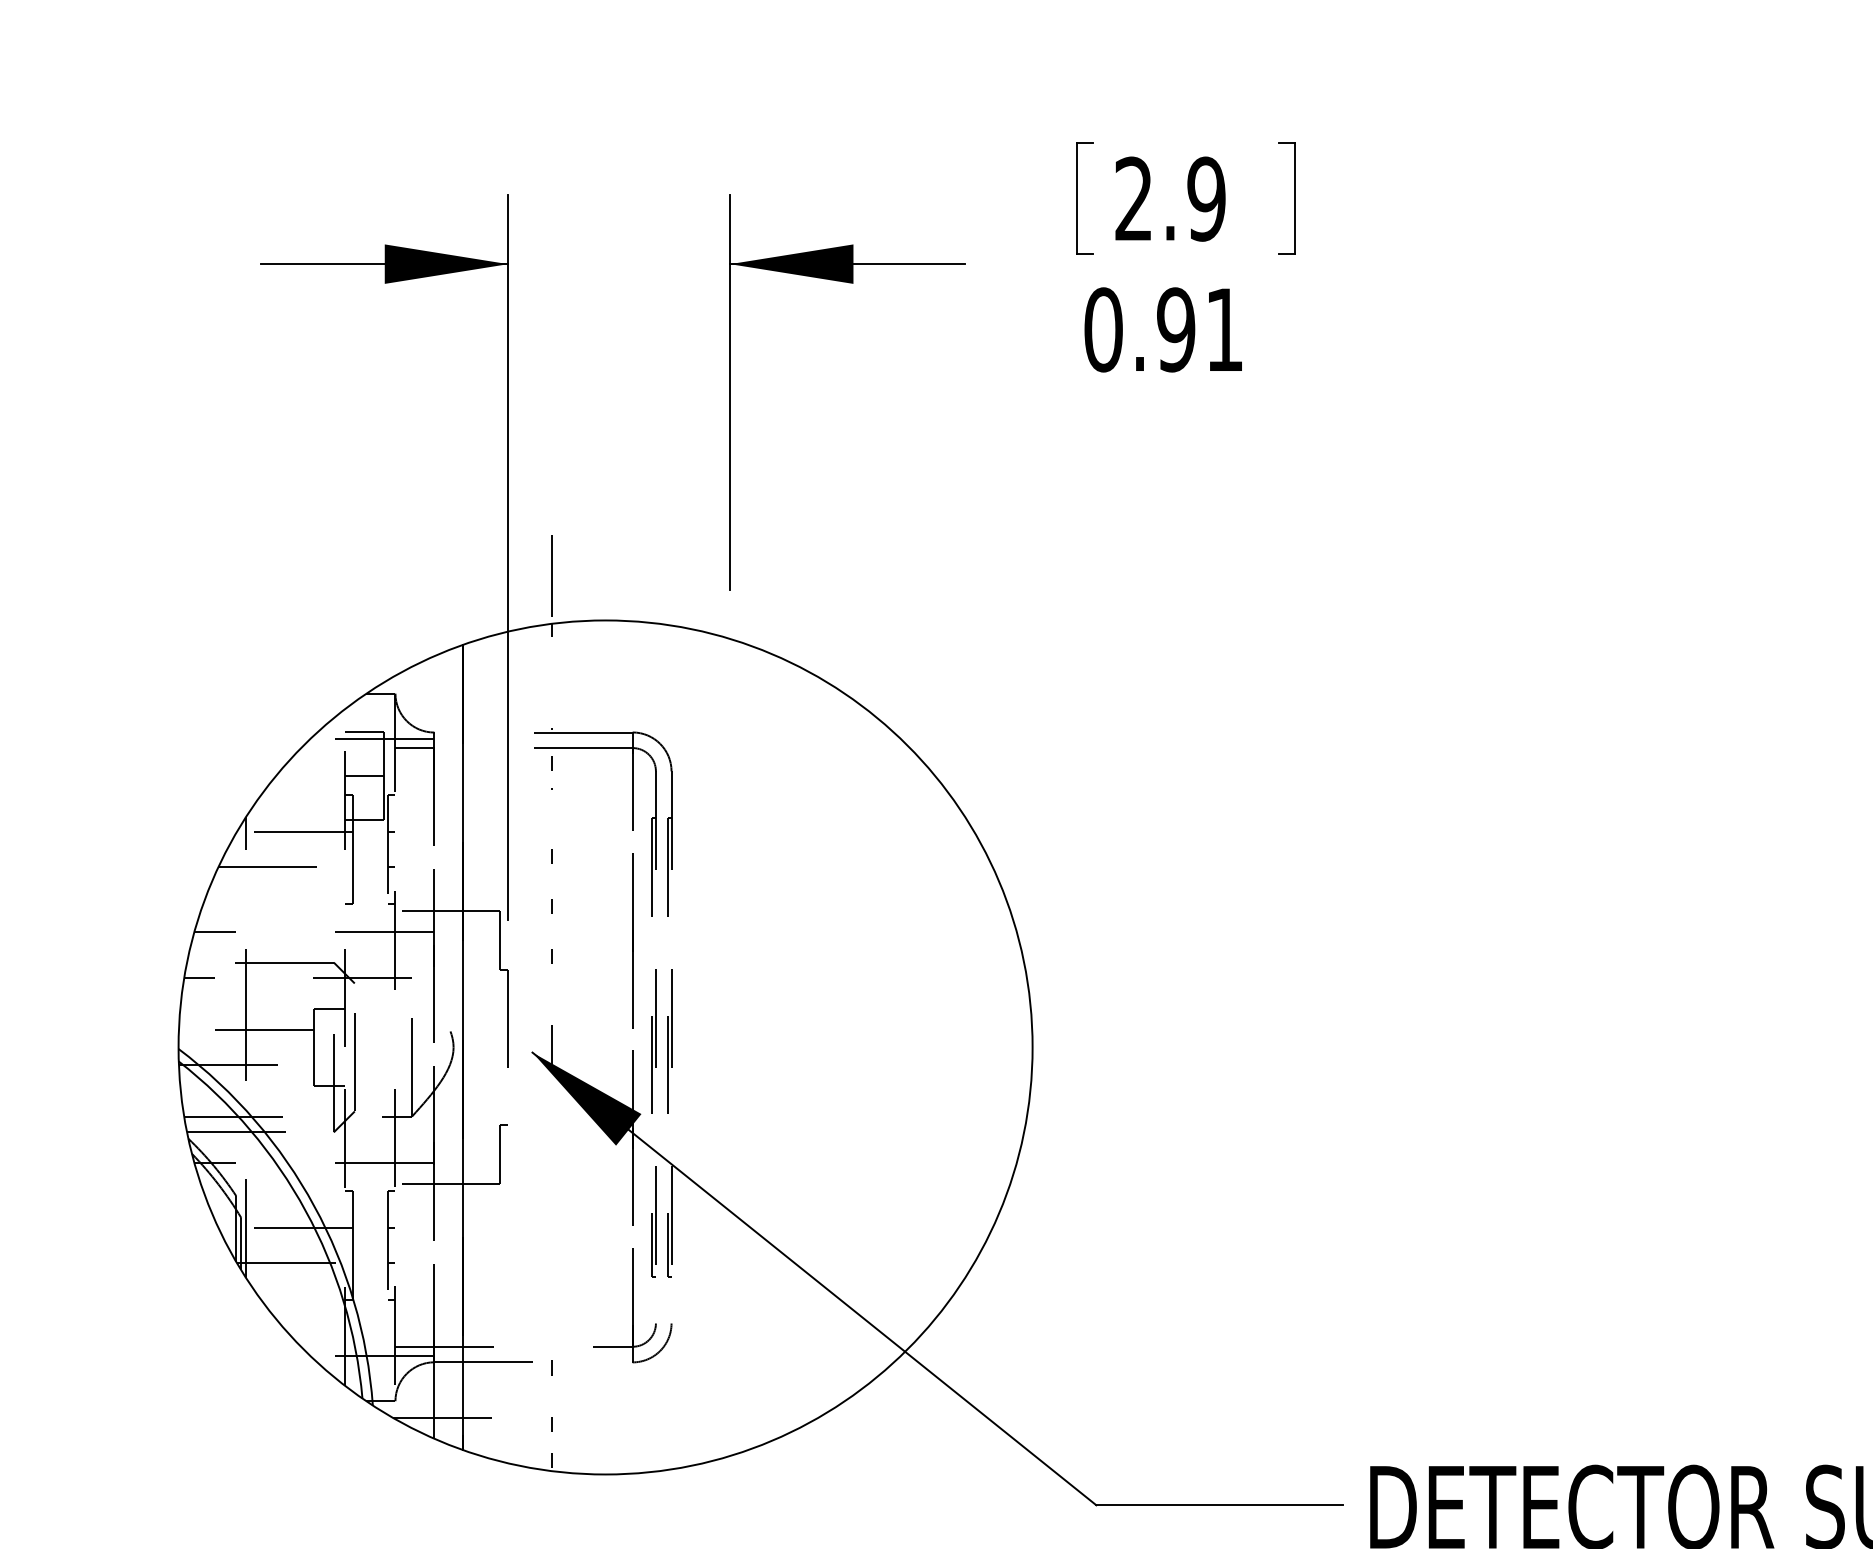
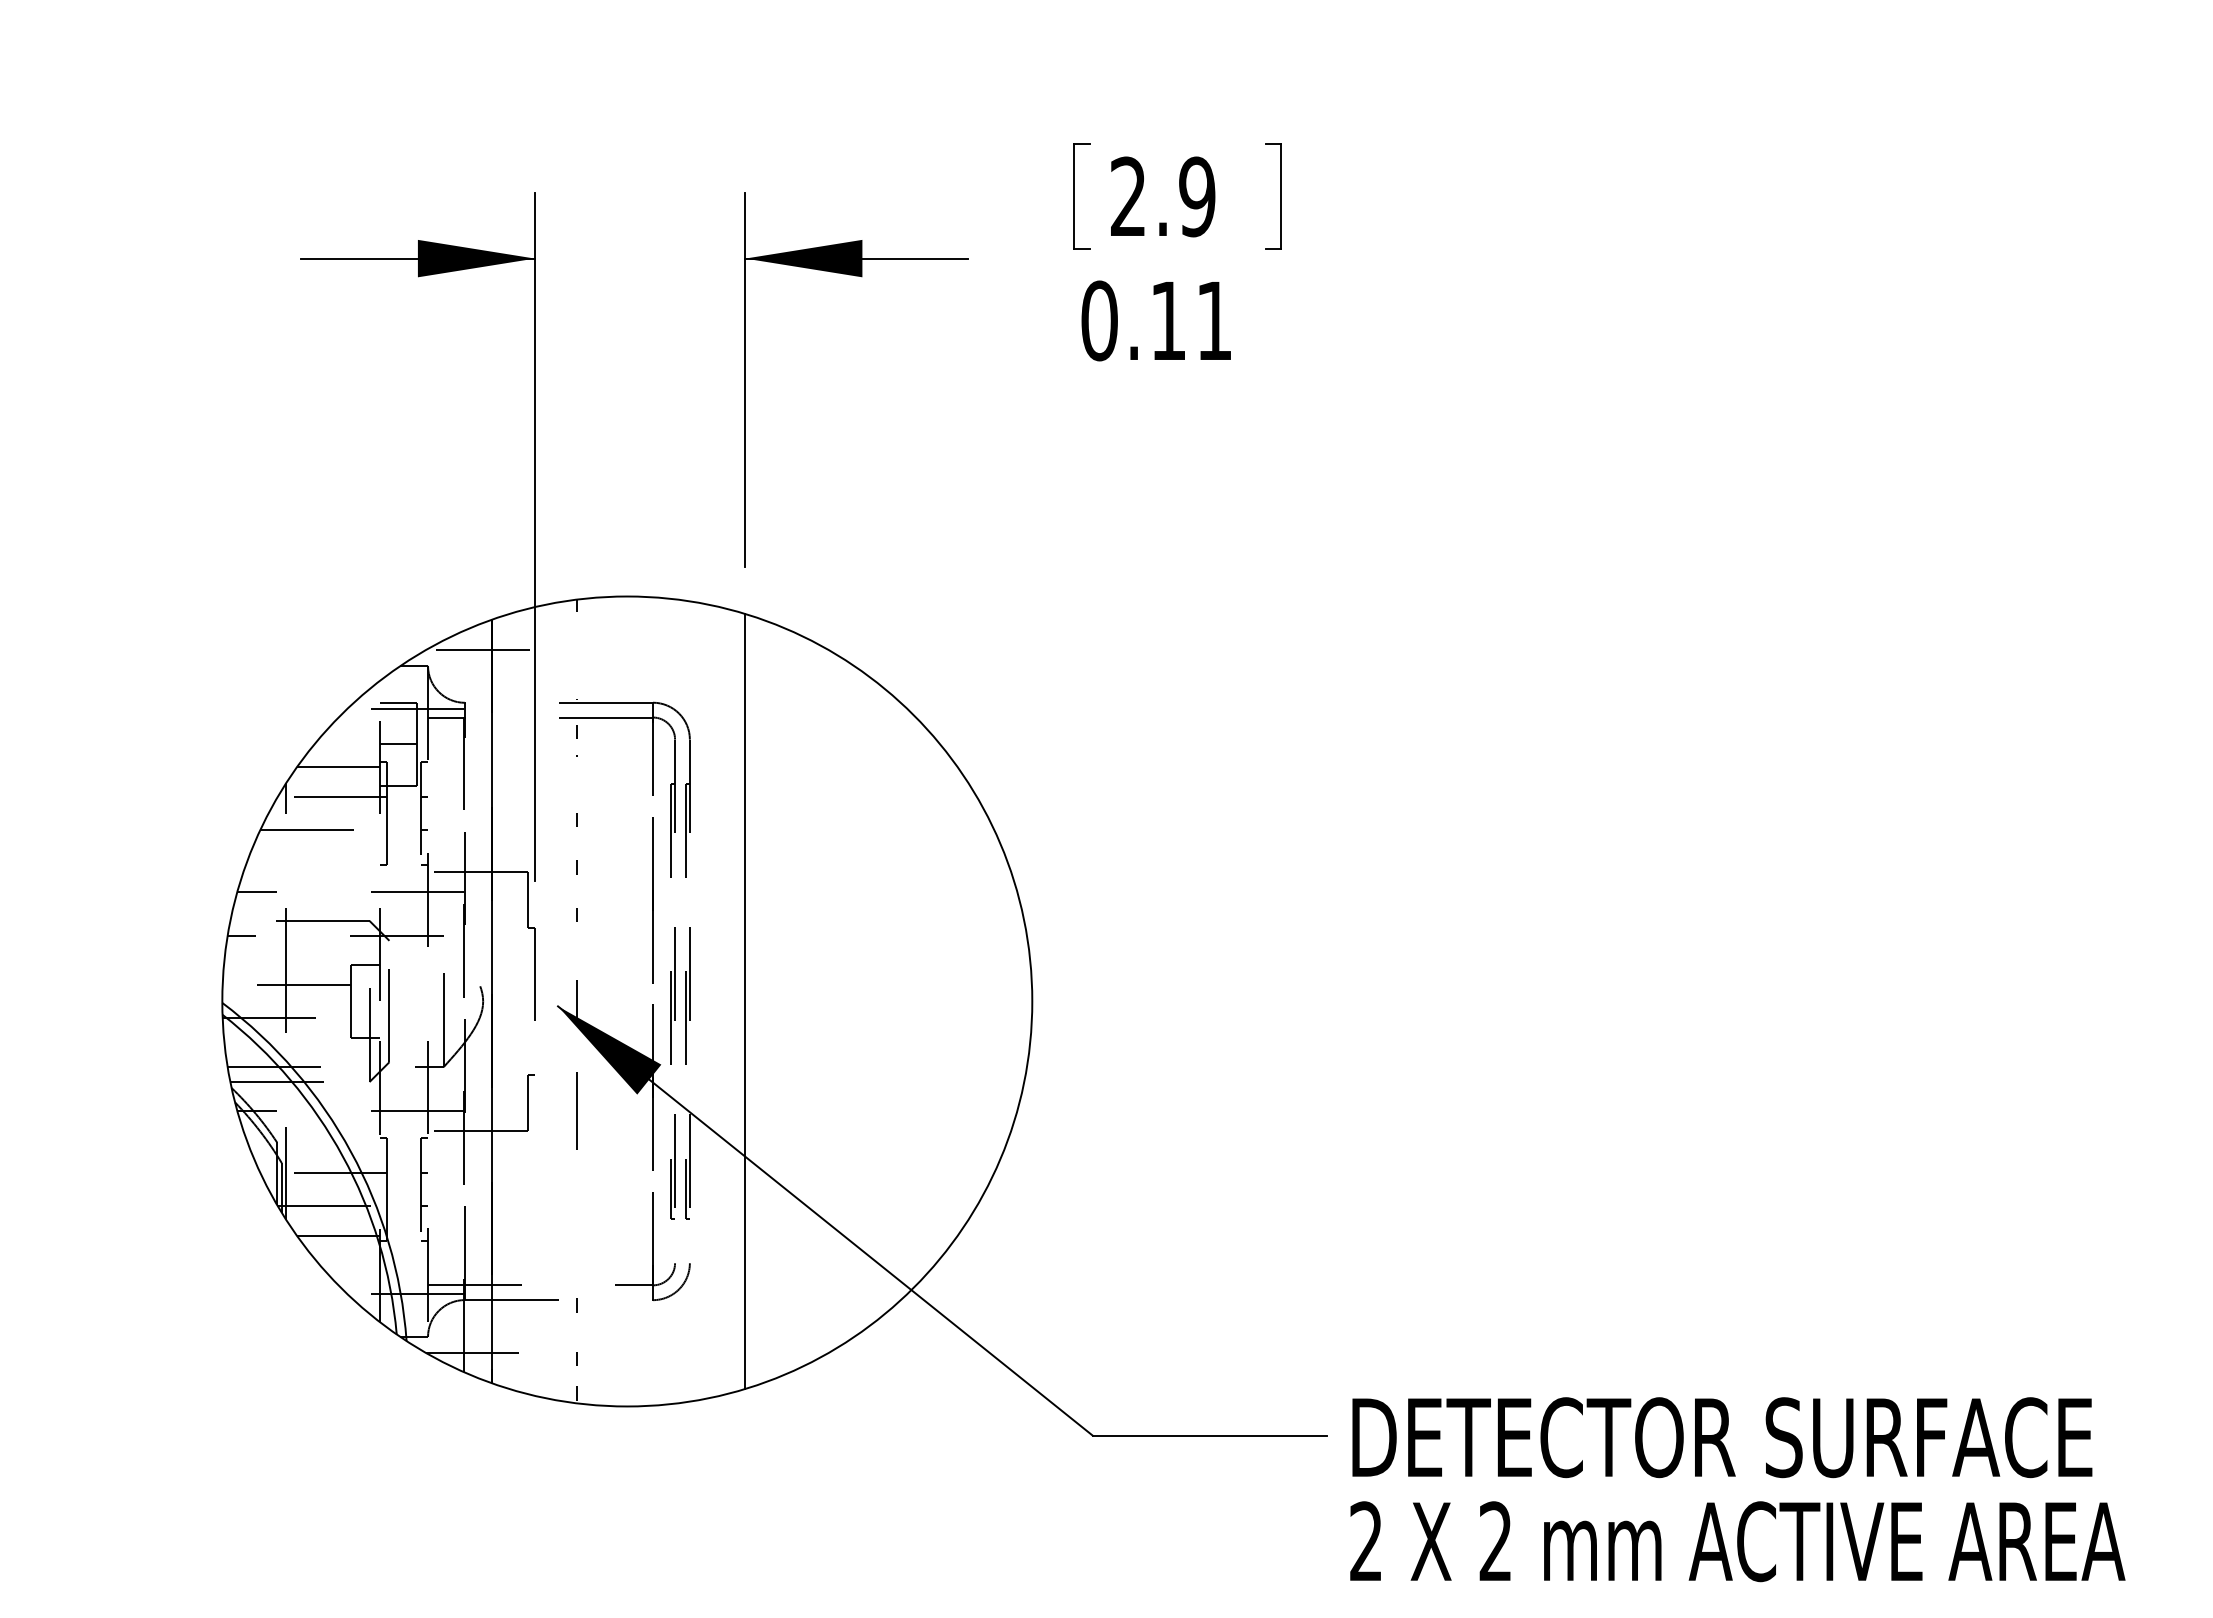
text: (1176, 329) -> (1168, 320), 0.91 -> 0.11
line: (552, 575) -> (576, 1110), moved
line: (447, 677) -> (477, 650), added
line: (301, 800) -> (338, 767), added
line: (730, 1047) -> (745, 1001), added
line: (301, 1294) -> (338, 1235), added

